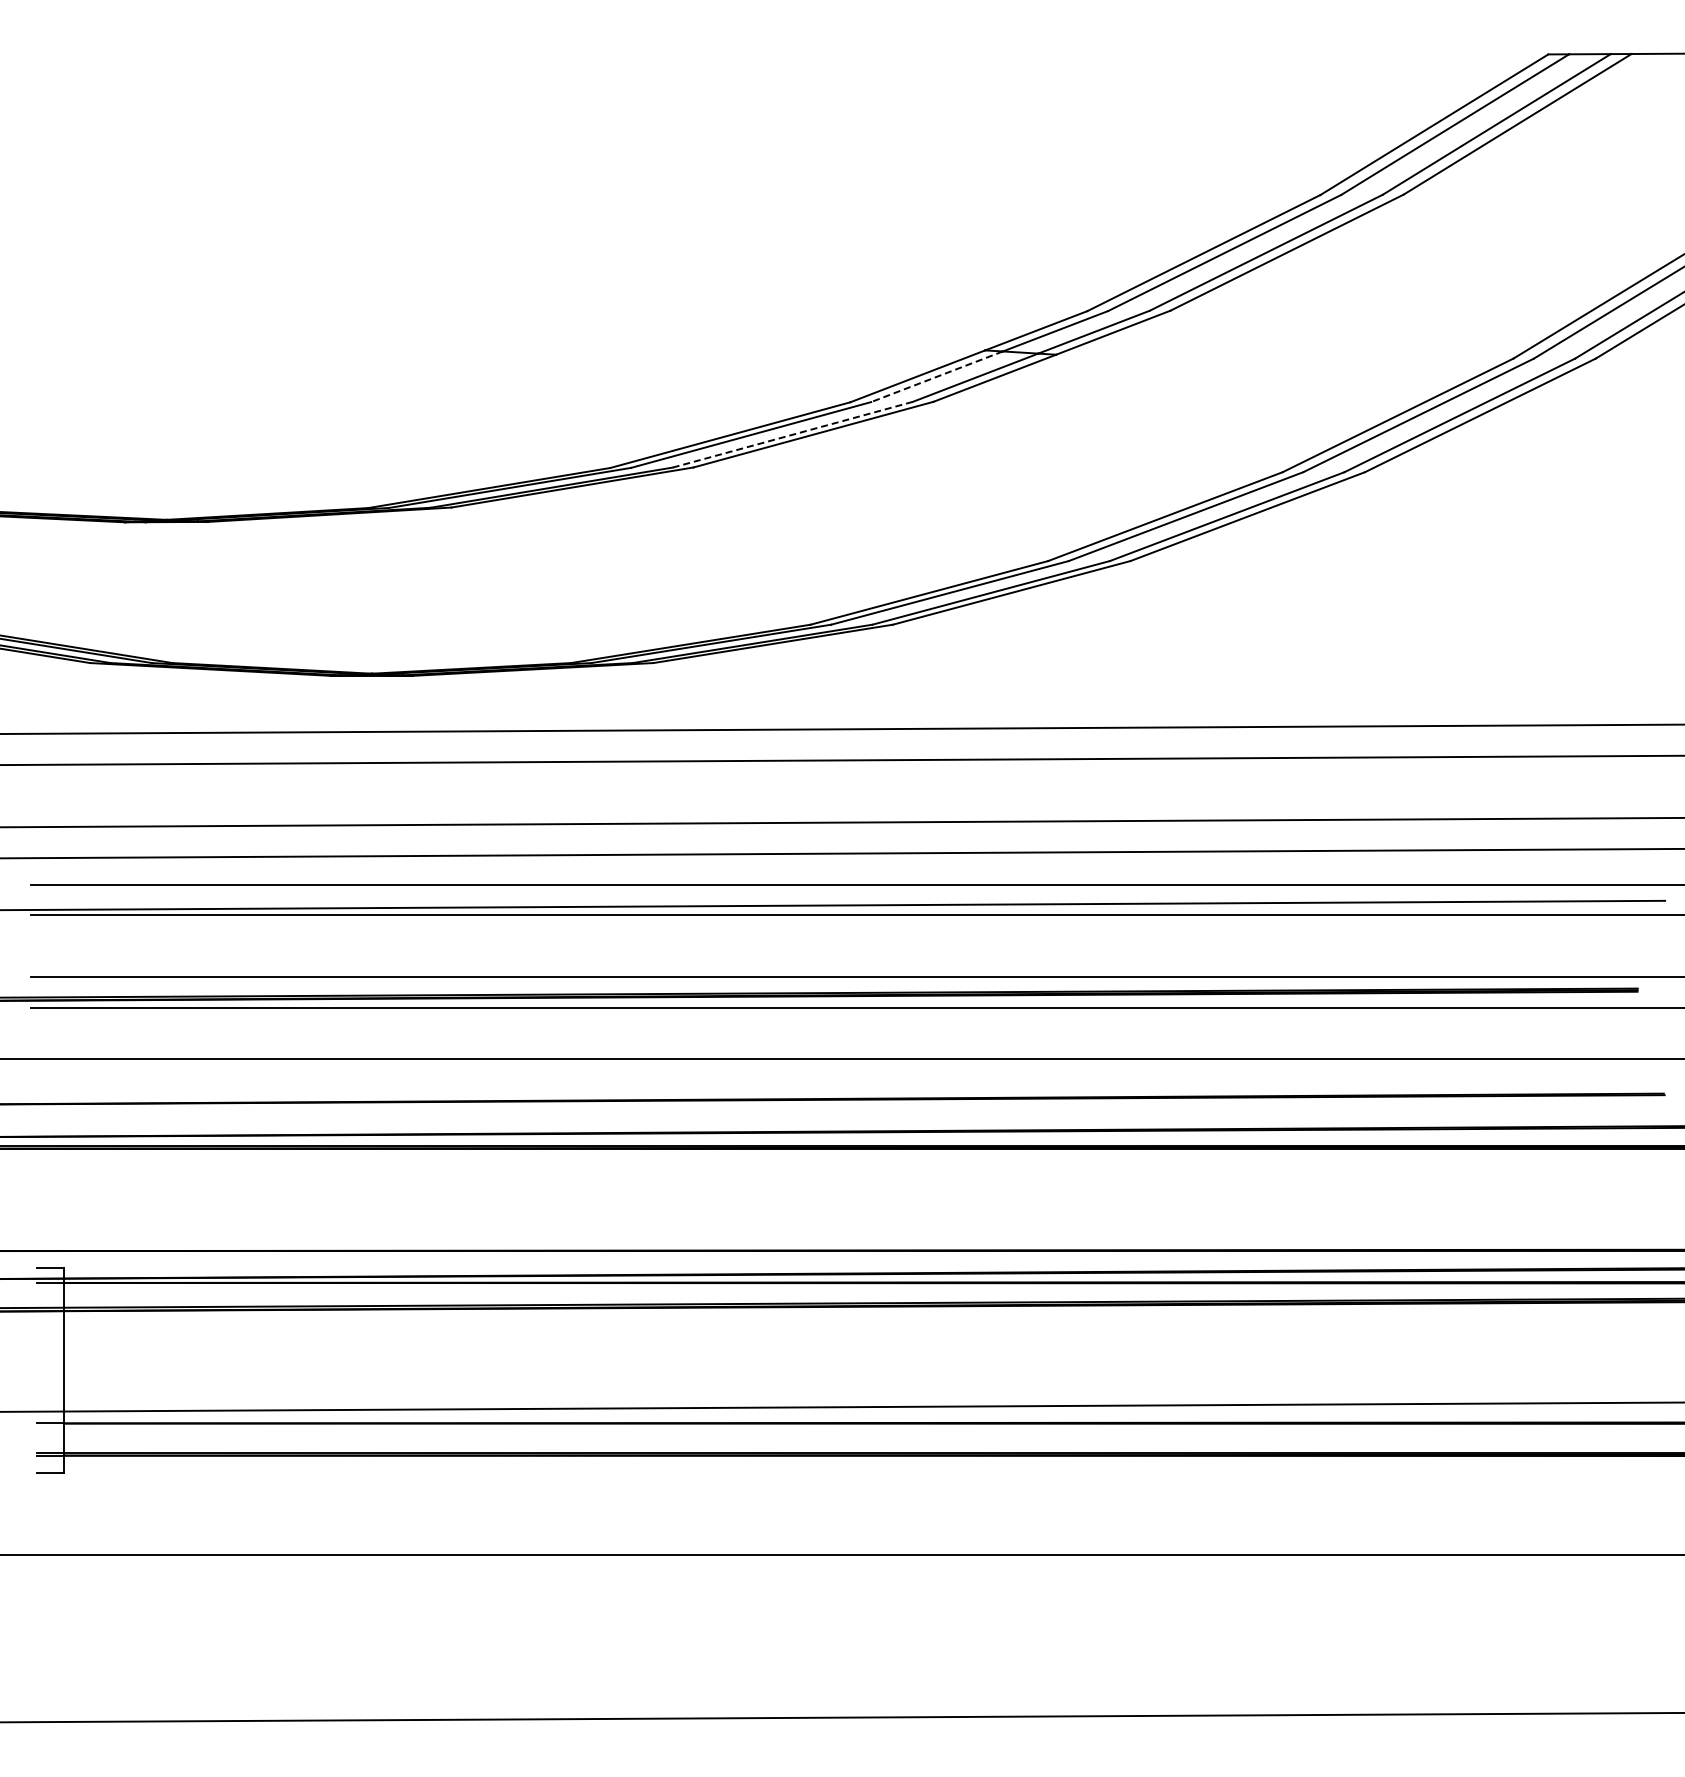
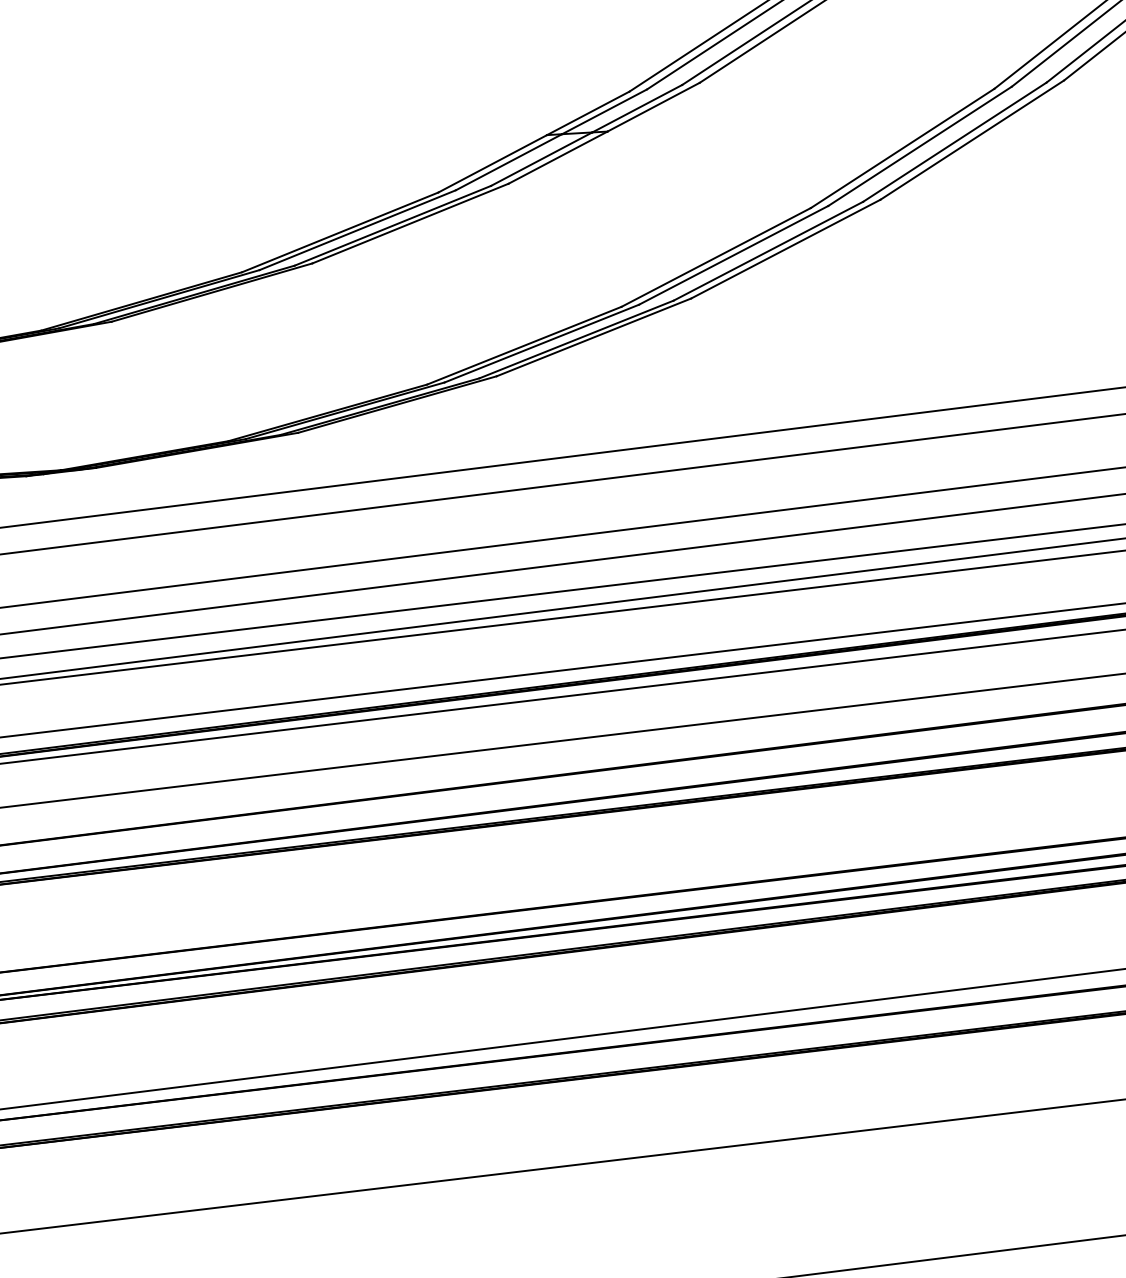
line: (937, 376) -> (509, 161), dashed -> solid
line: (792, 434) -> (392, 225), dashed -> solid

